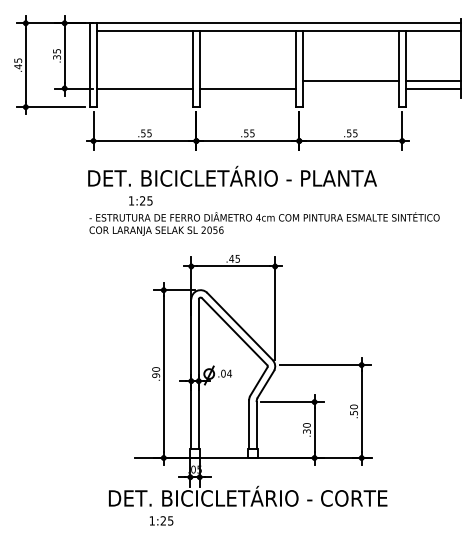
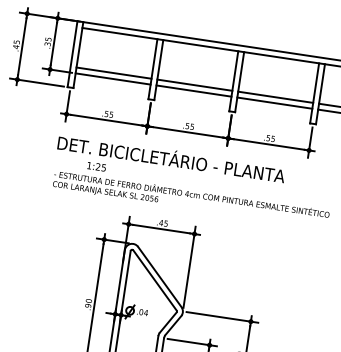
line: (144, 81) -> (113, 73), added
line: (247, 81) -> (194, 85), added
line: (350, 88) -> (274, 103), added

